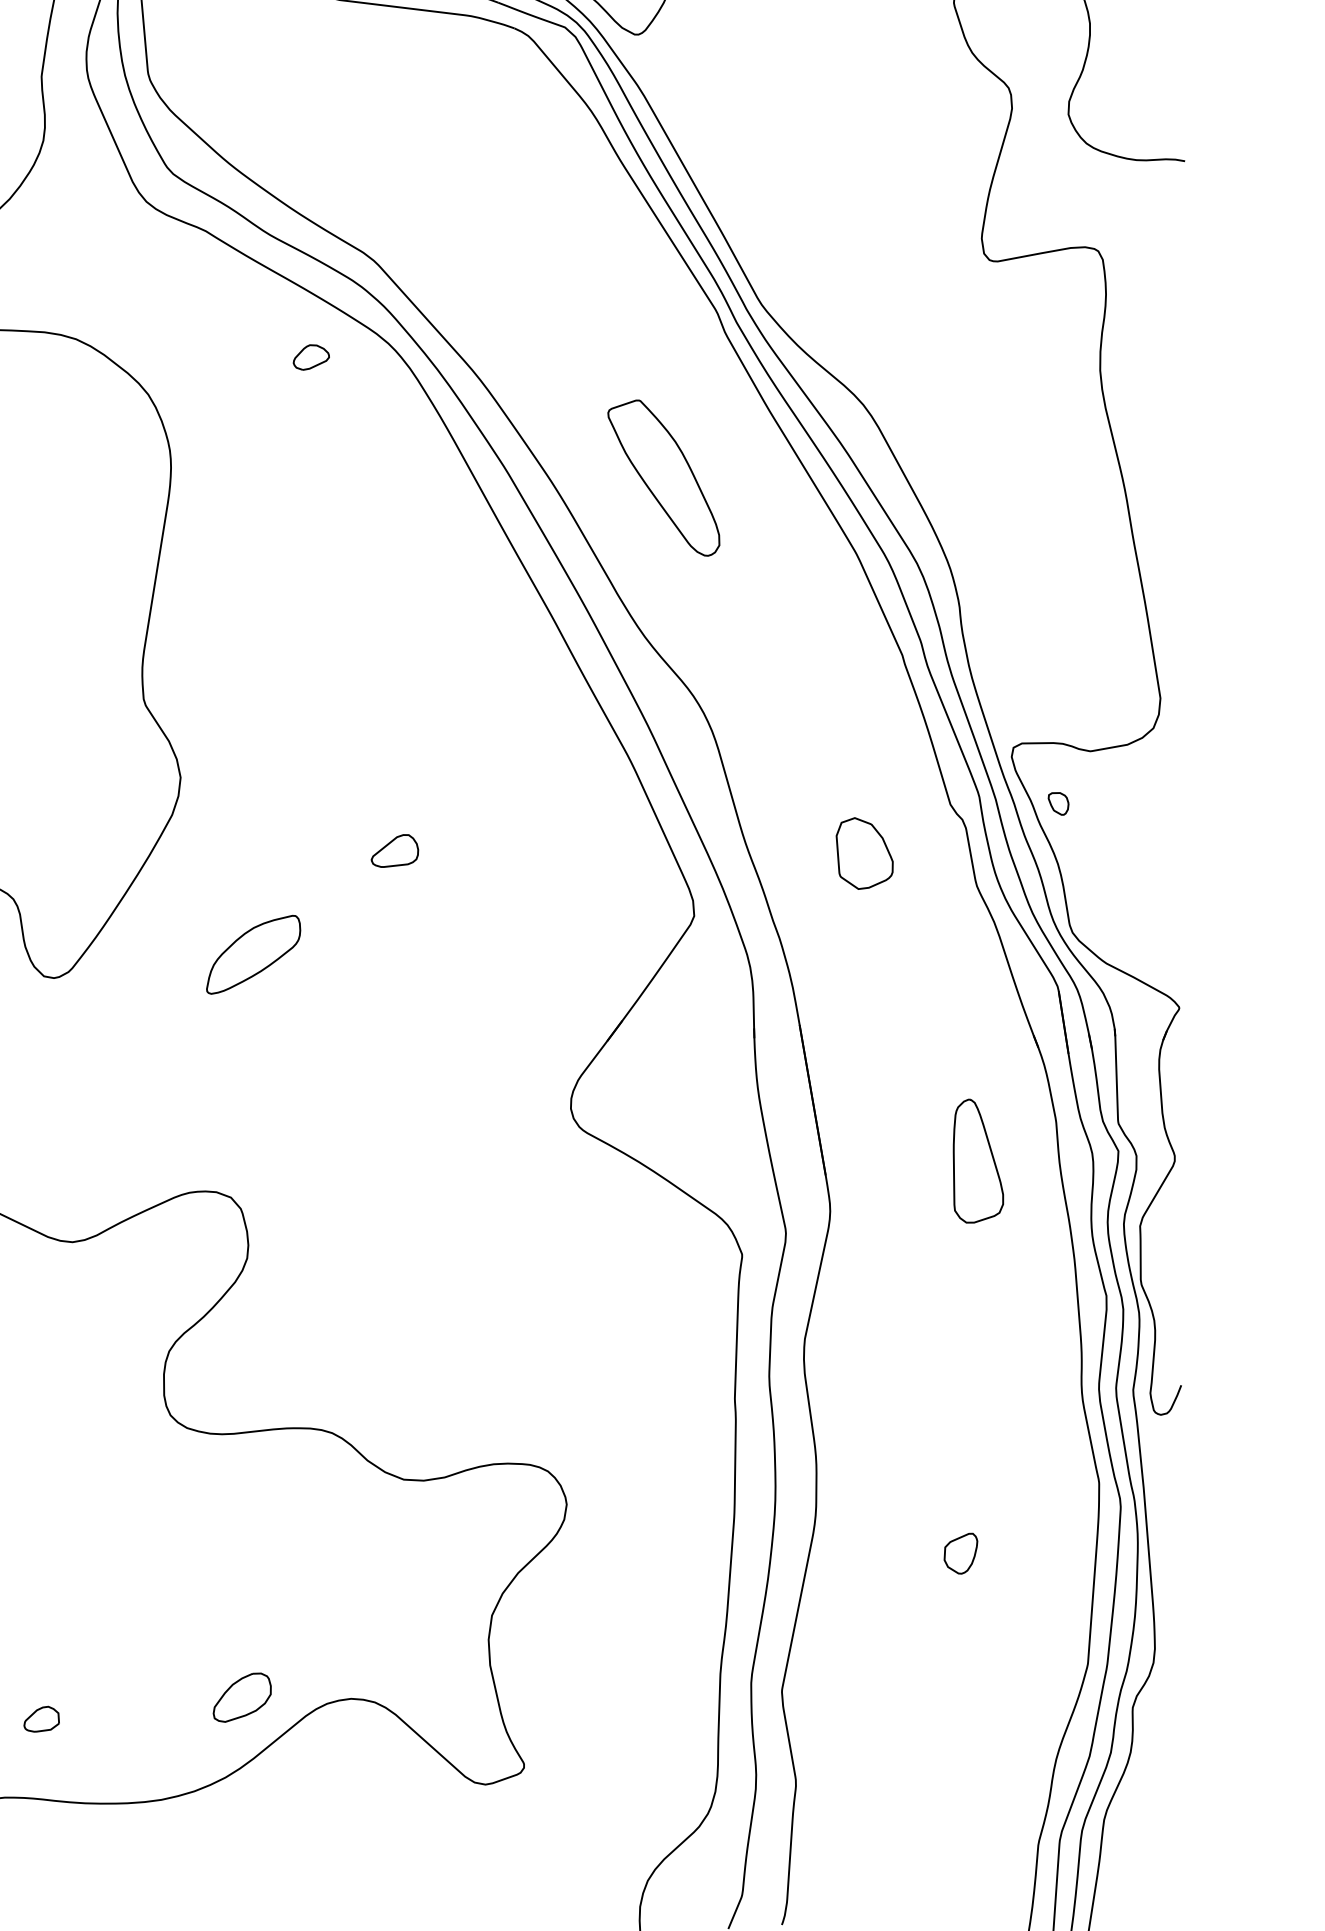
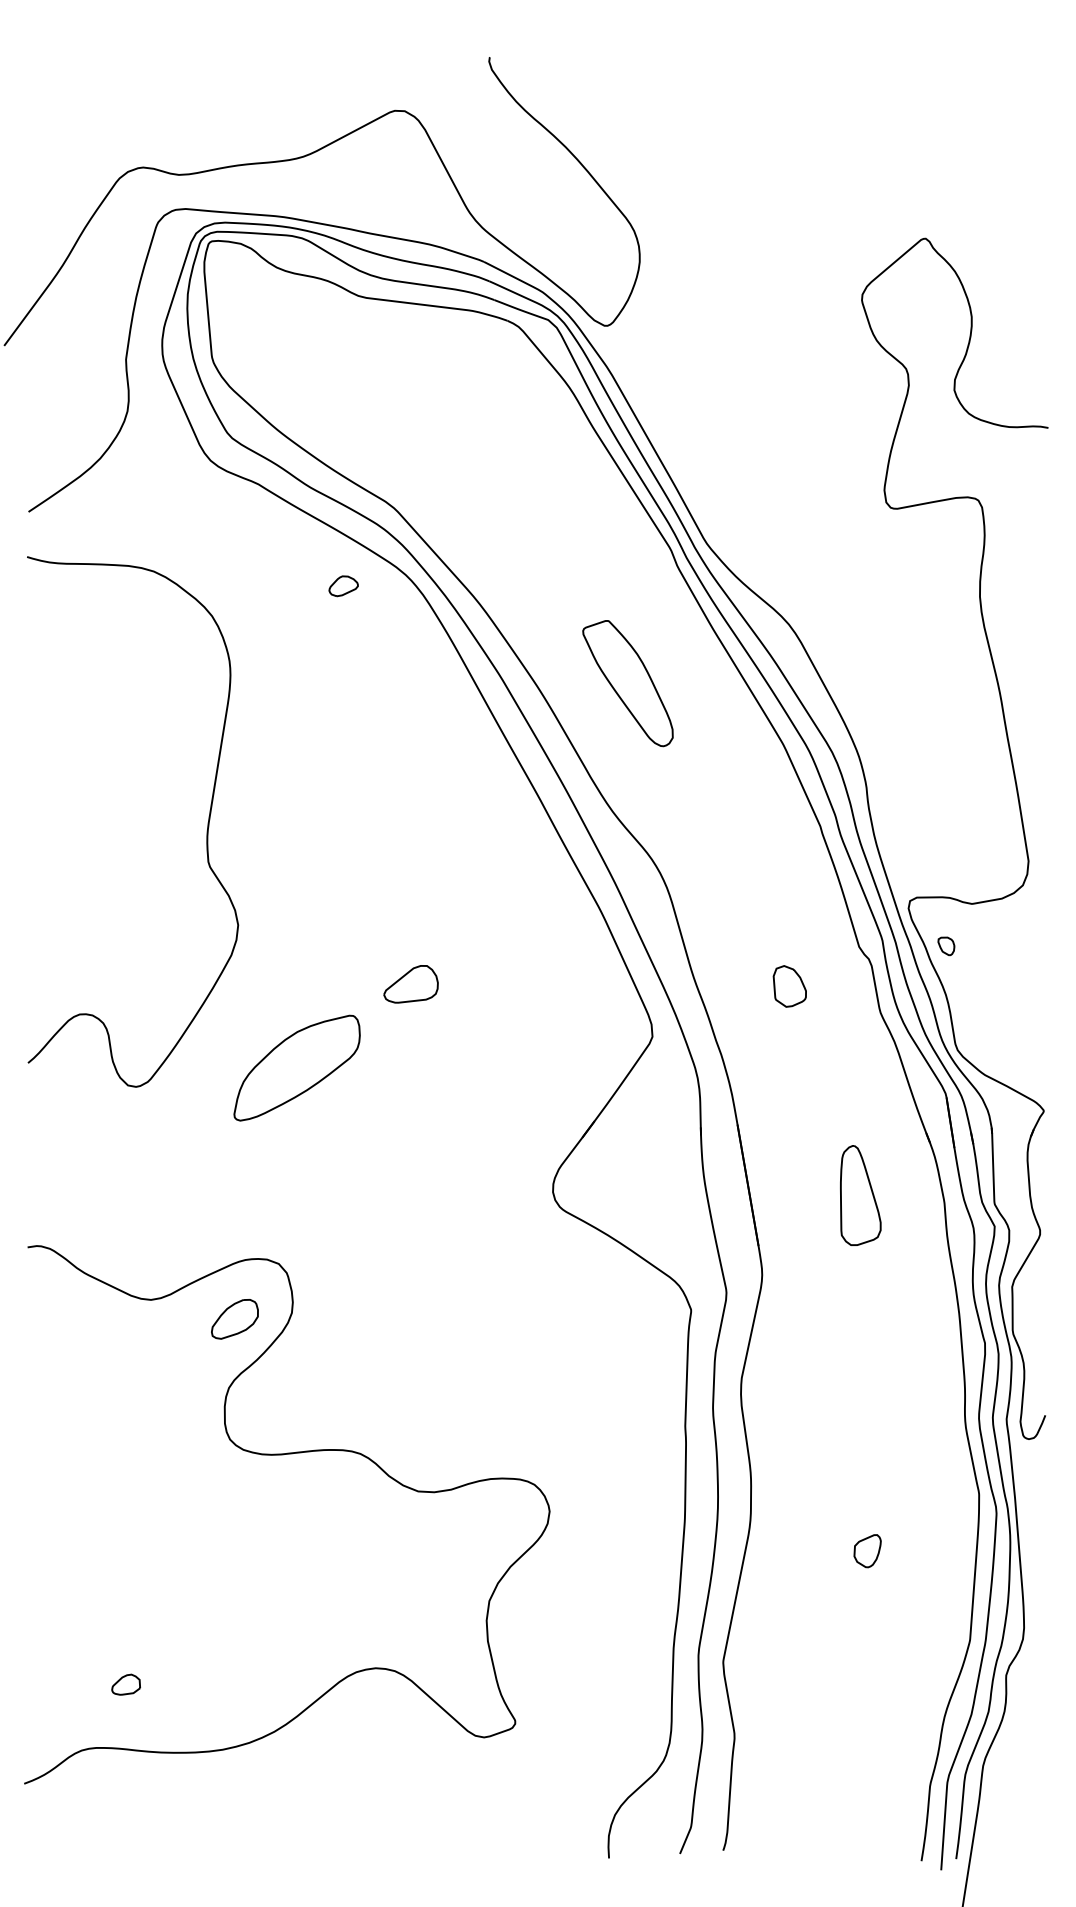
part: (394, 851) -> (410, 984), size x1.43
part: (864, 853) -> (789, 986), size x0.71
part: (252, 954) -> (296, 1067), size x1.67
part: (978, 1161) -> (860, 1195), moved
part: (241, 1697) -> (234, 1319), moved

